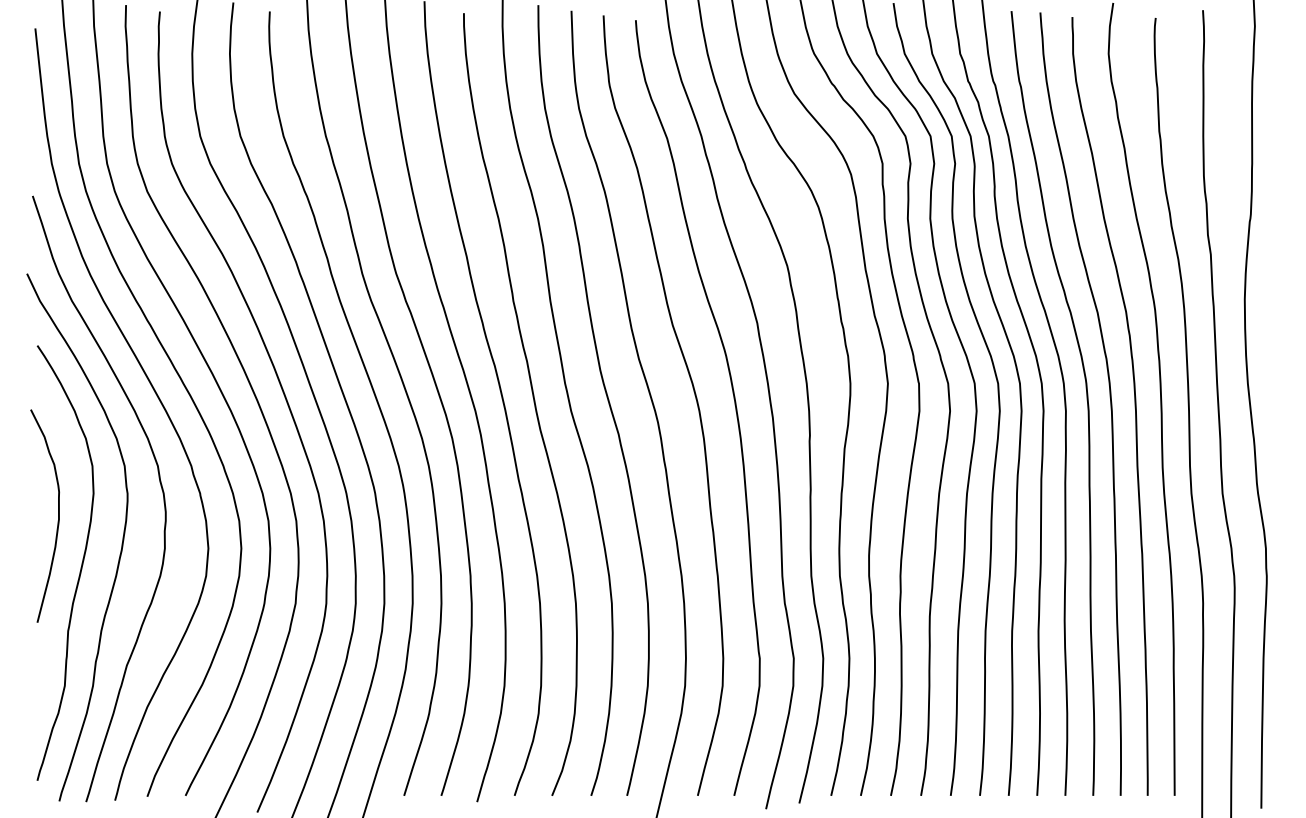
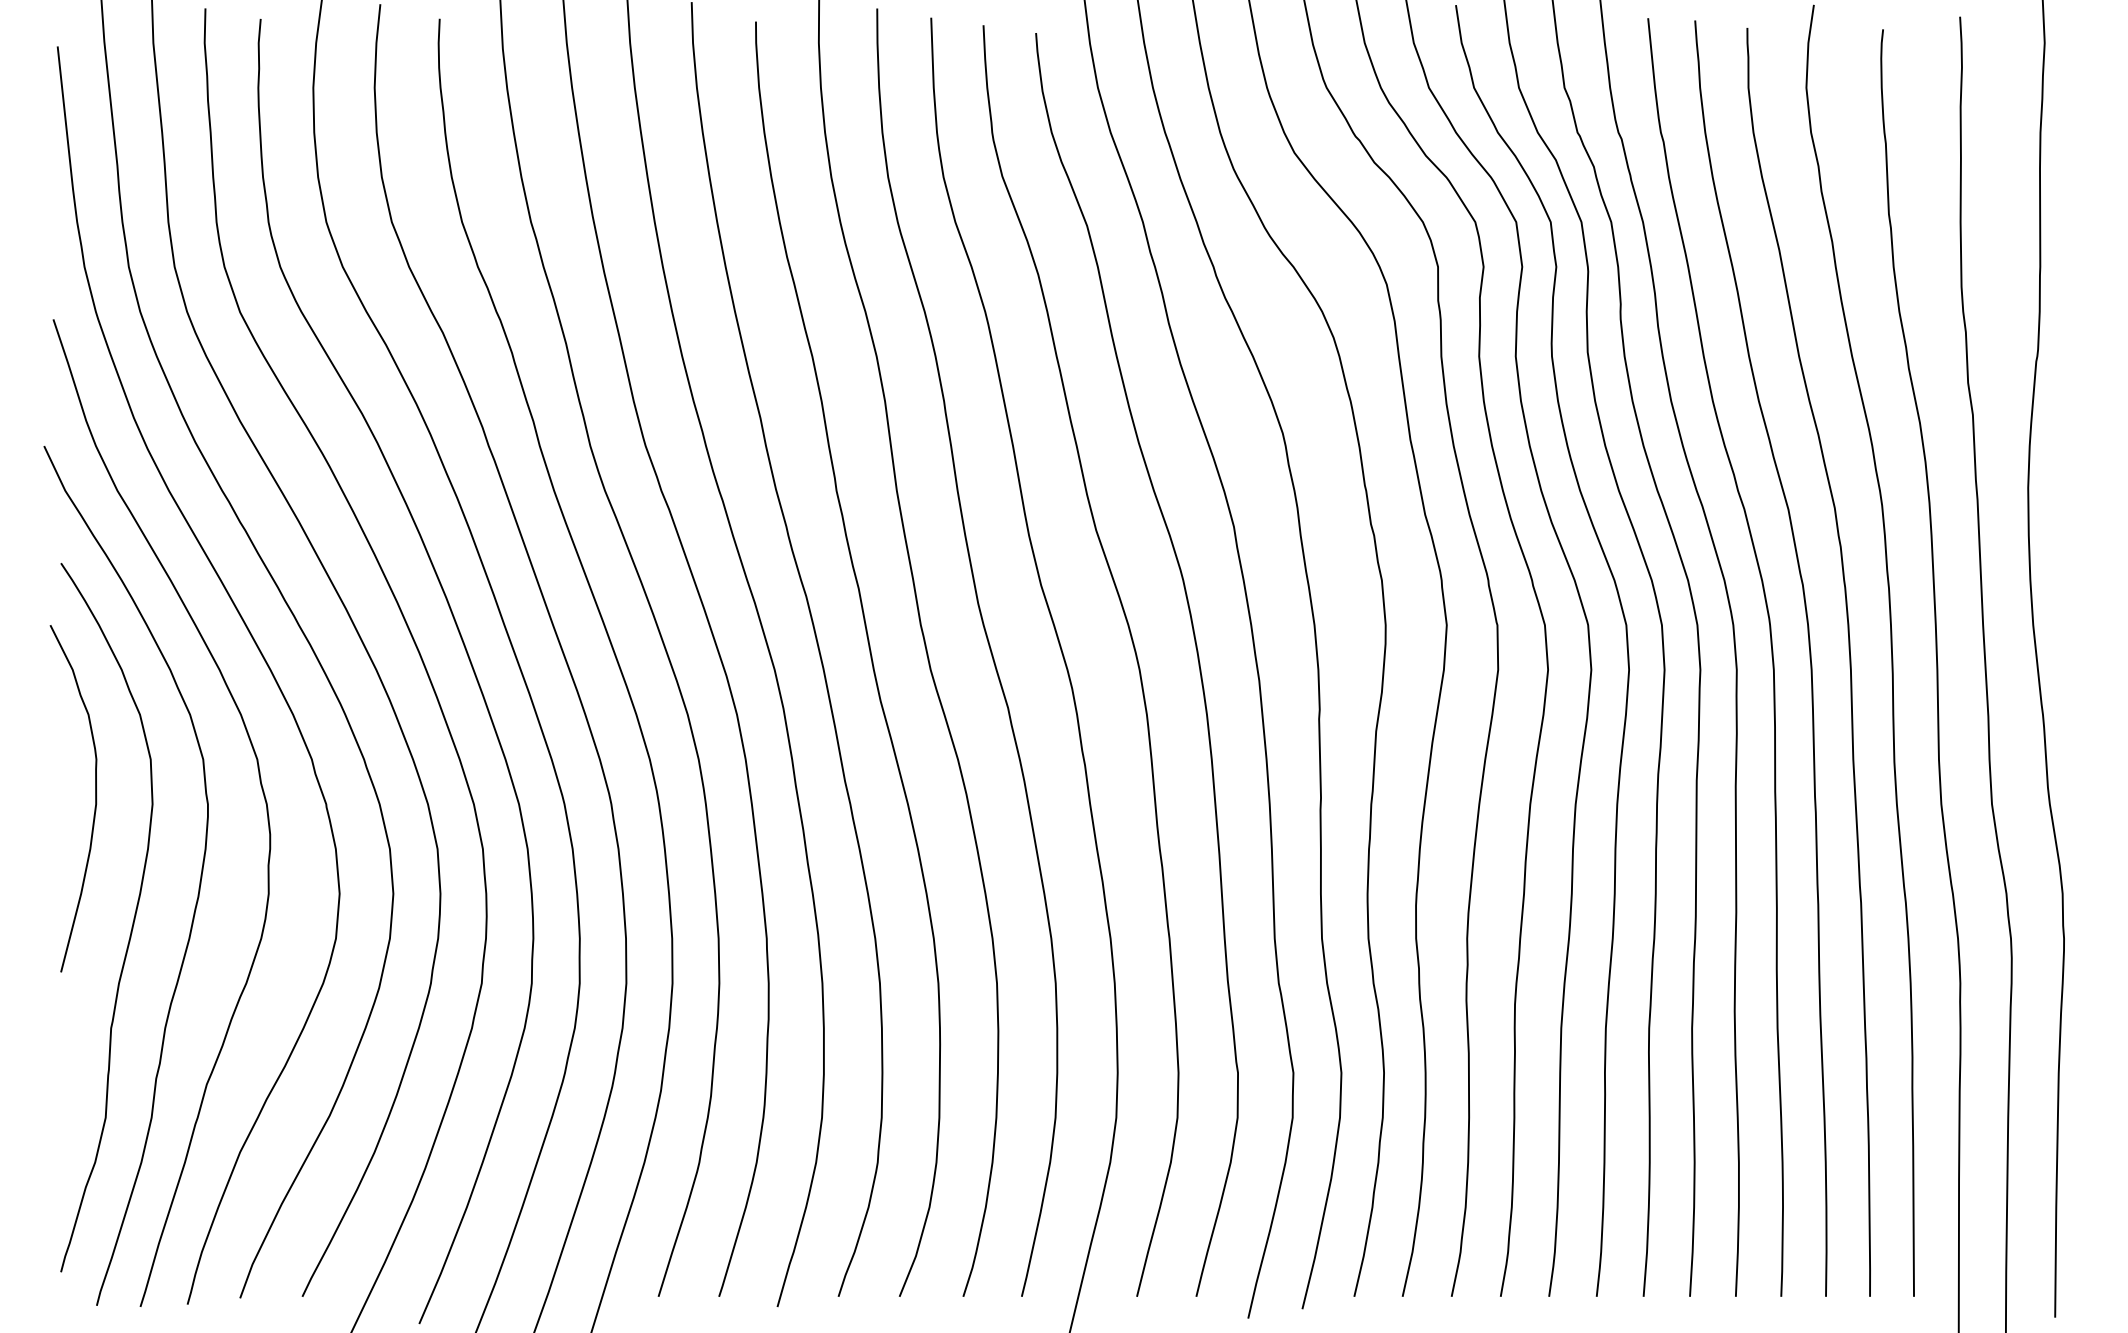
curve: (58, 515) -> (95, 797), moved

